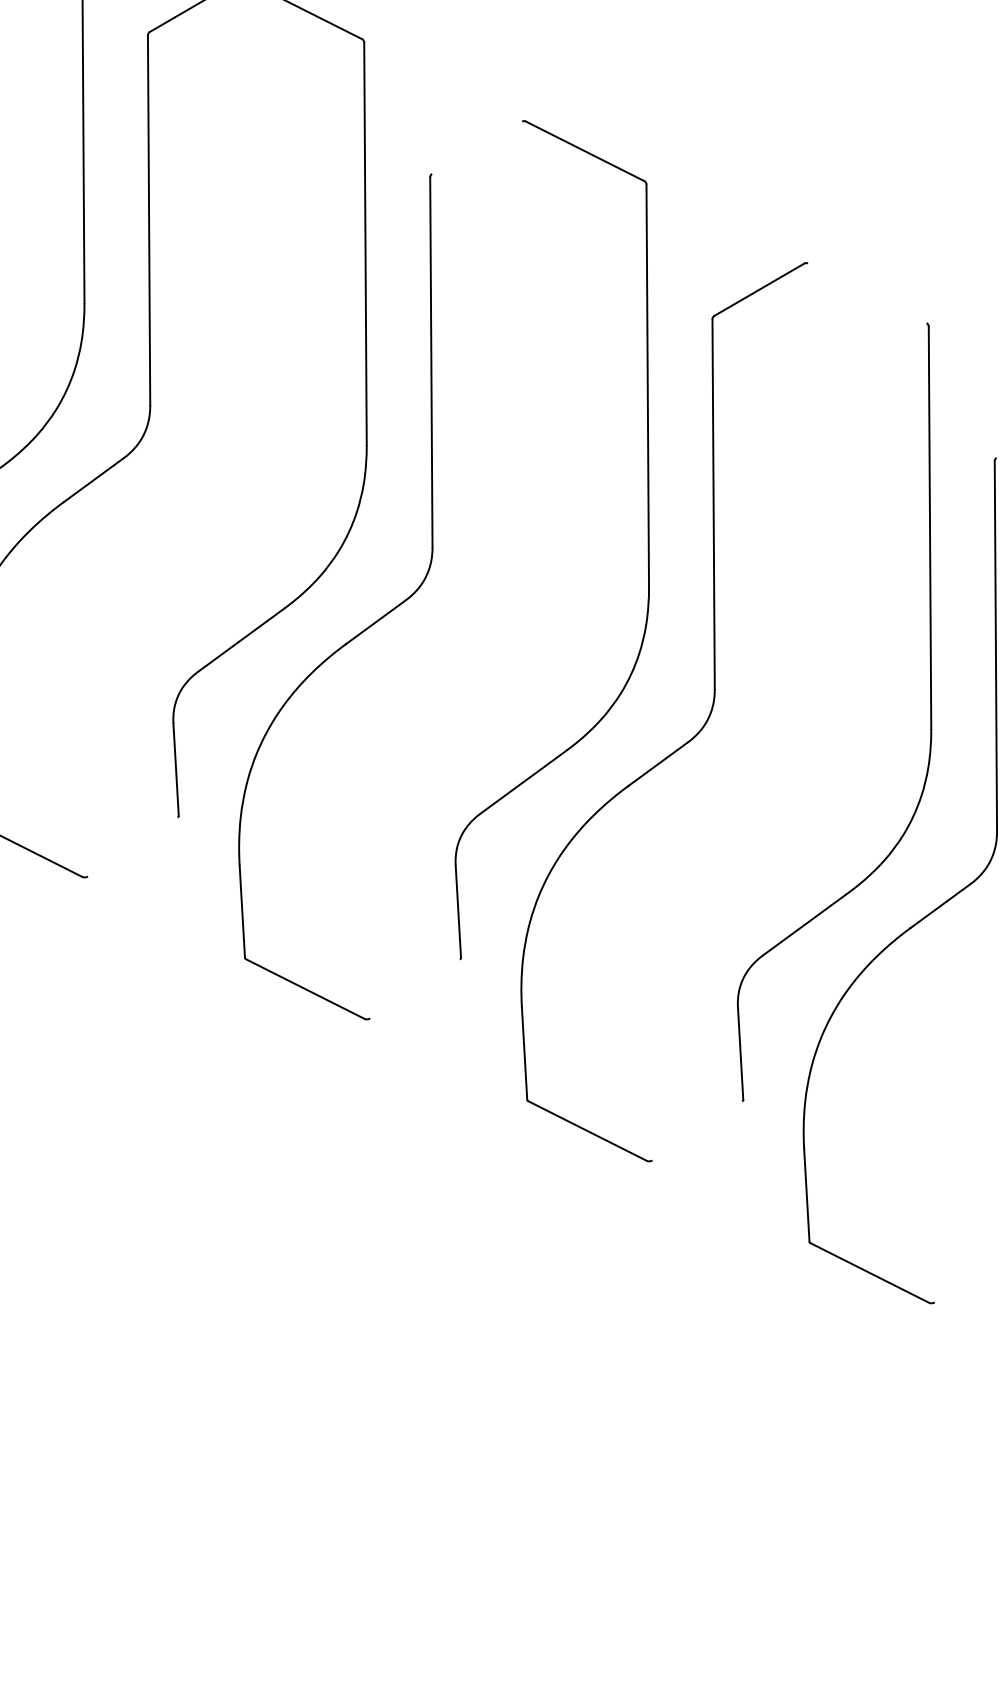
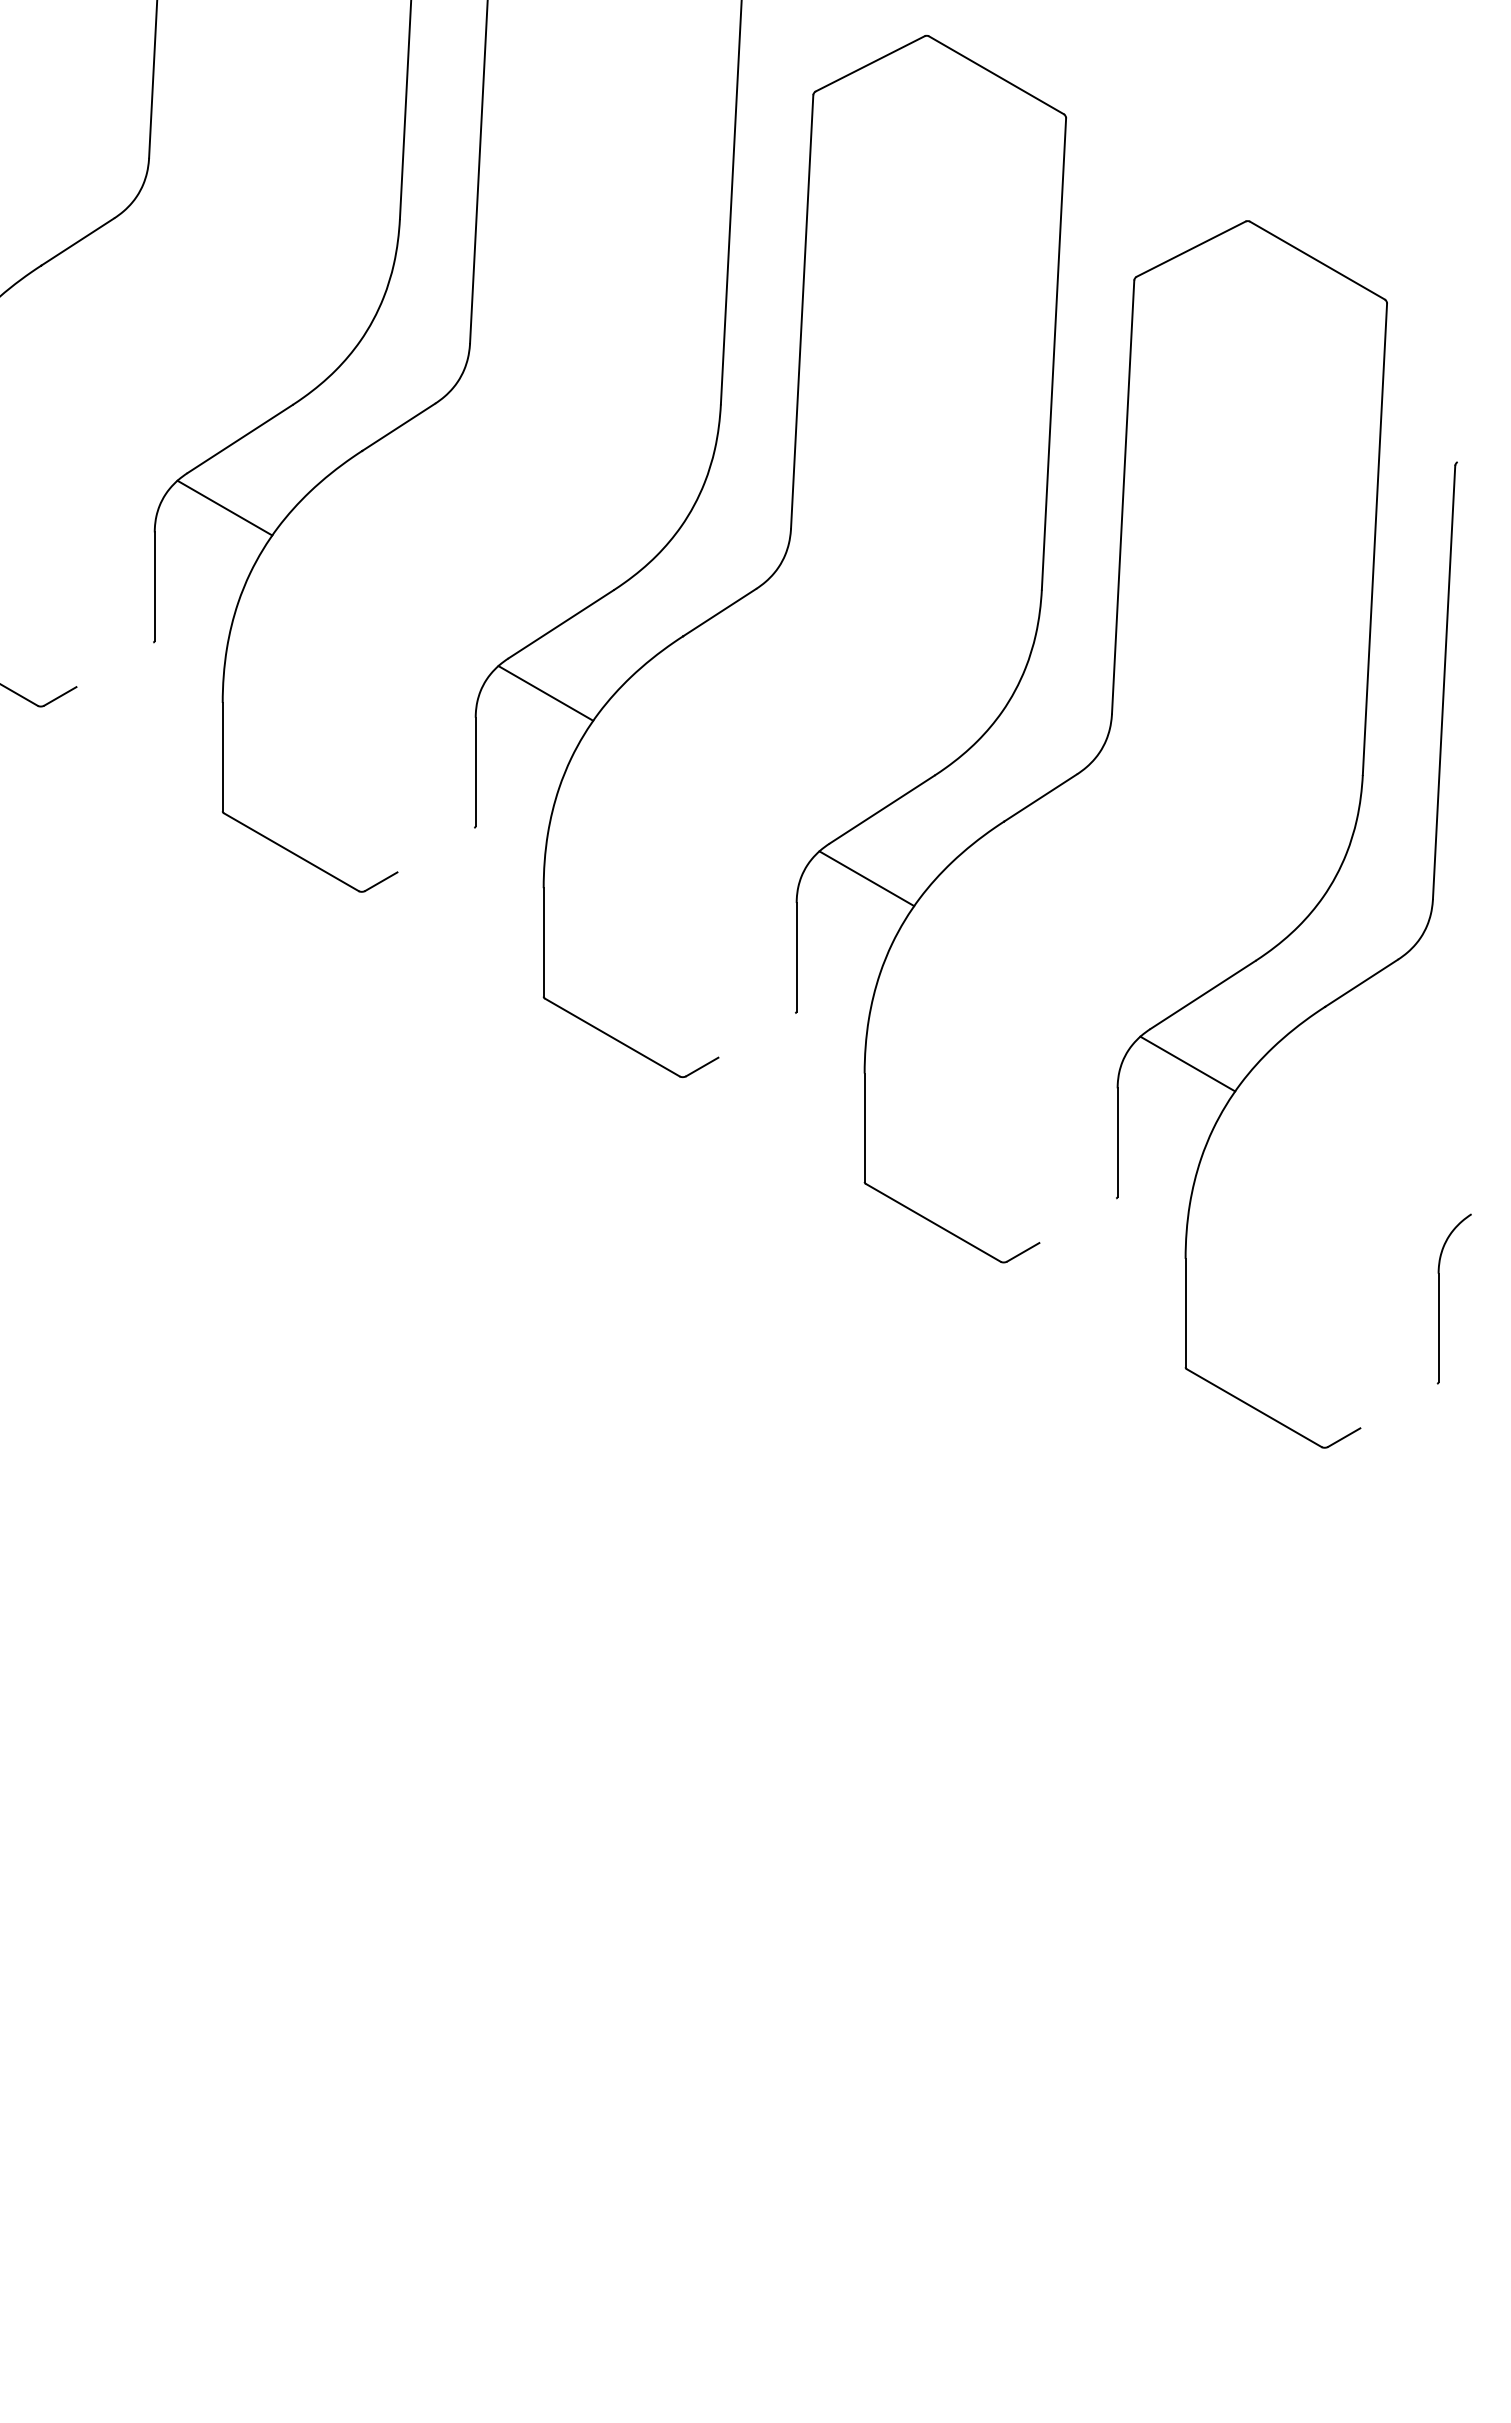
line: (476, 147) -> (869, 63), added
line: (867, 293) -> (1317, 260), added
line: (231, 699) -> (545, 693), added
line: (513, 841) -> (866, 878), added
line: (101, 867) -> (381, 881), added
line: (796, 983) -> (1187, 1063), added
line: (383, 1009) -> (702, 1066), added
line: (665, 1151) -> (1023, 1252), added
line: (948, 1293) -> (1344, 1437), added

